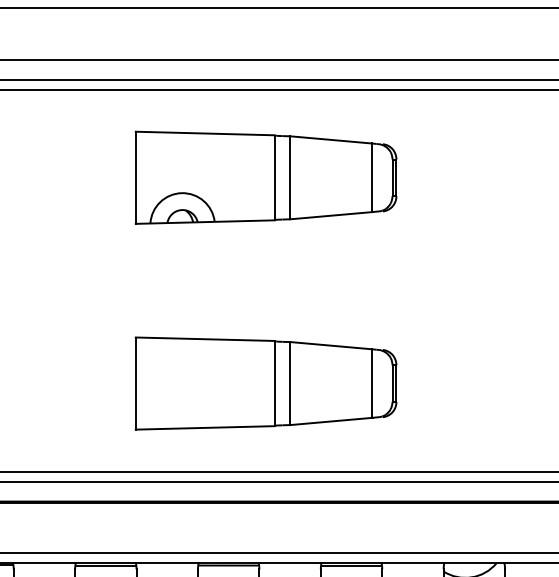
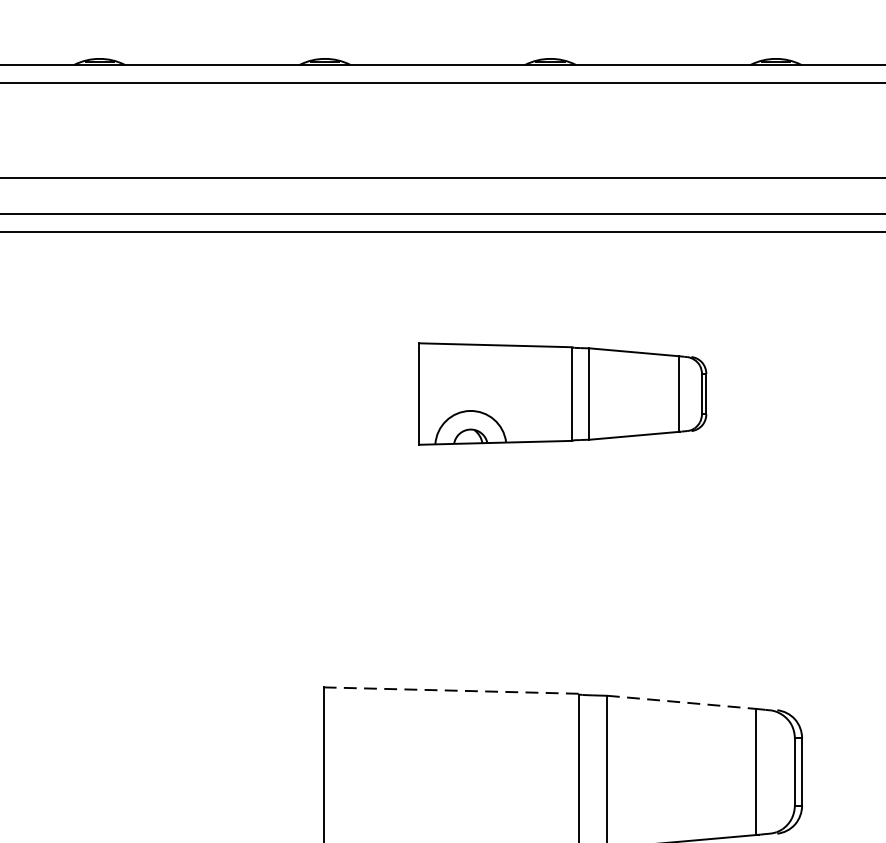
part: (265, 177) -> (561, 393), size x0.6
line: (205, 339) -> (451, 691), solid -> dashed
line: (330, 345) -> (681, 702), solid -> dashed

